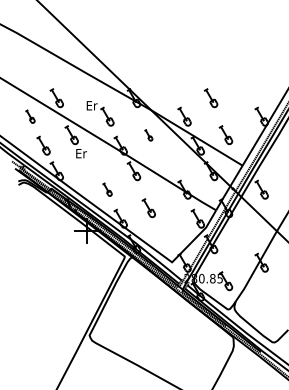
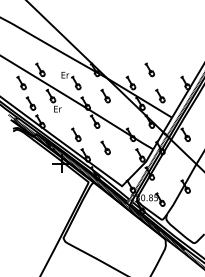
part: (30, 116) -> (21, 82), size x1.43
part: (148, 135) -> (105, 96), size x1.67
part: (107, 189) -> (76, 134), size x1.43

